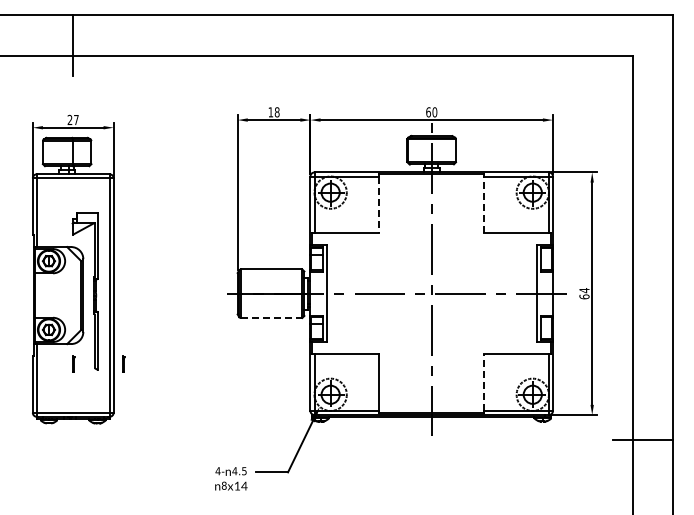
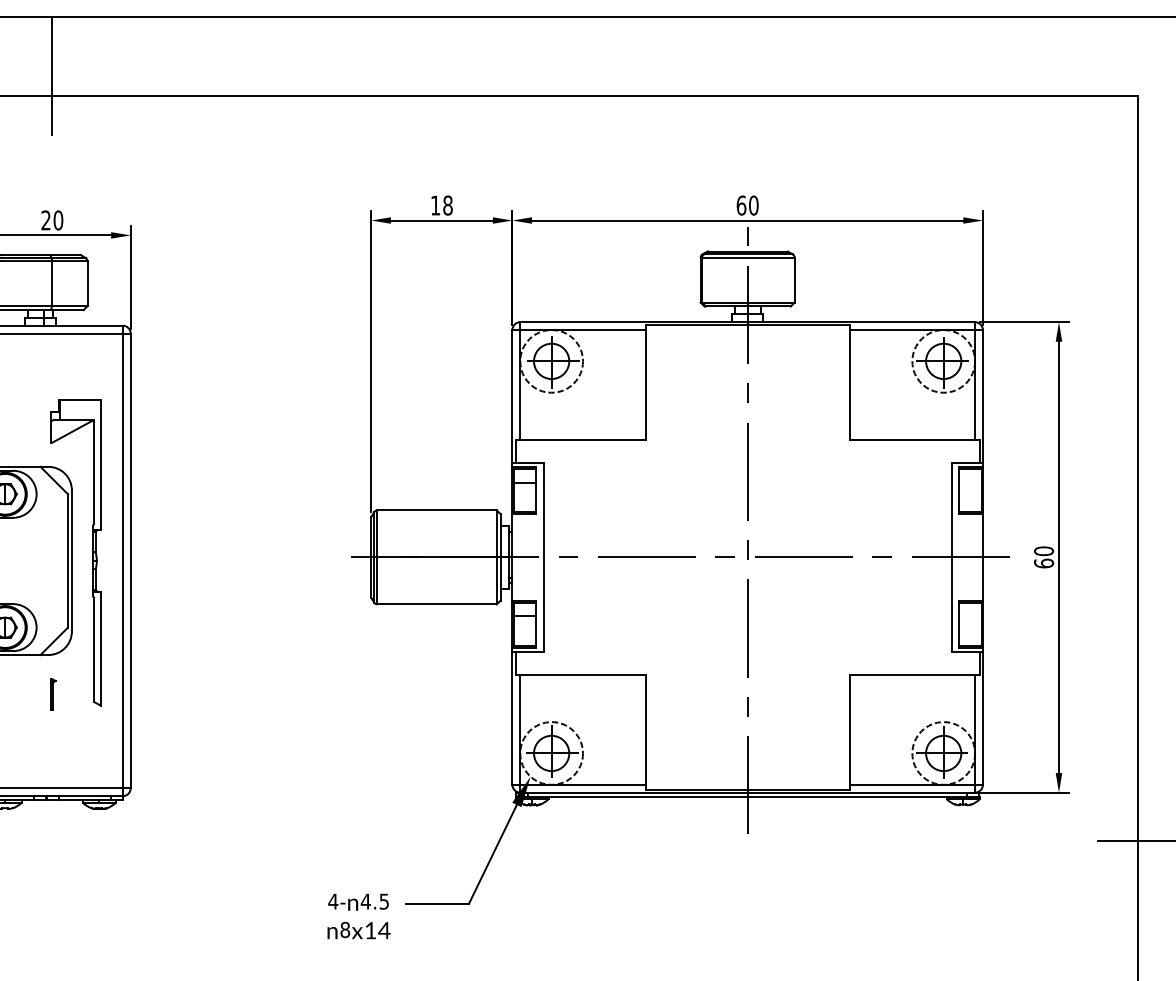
text: (76, 119) -> (58, 219), 27 -> 20
line: (484, 204) -> (850, 384), dashed -> solid
line: (379, 205) -> (646, 386), dashed -> solid
text: (584, 290) -> (1044, 551), 64 -> 60
line: (271, 317) -> (436, 603), dashed -> solid
line: (123, 363) -> (149, 692), removed
line: (484, 382) -> (850, 729), dashed -> solid

